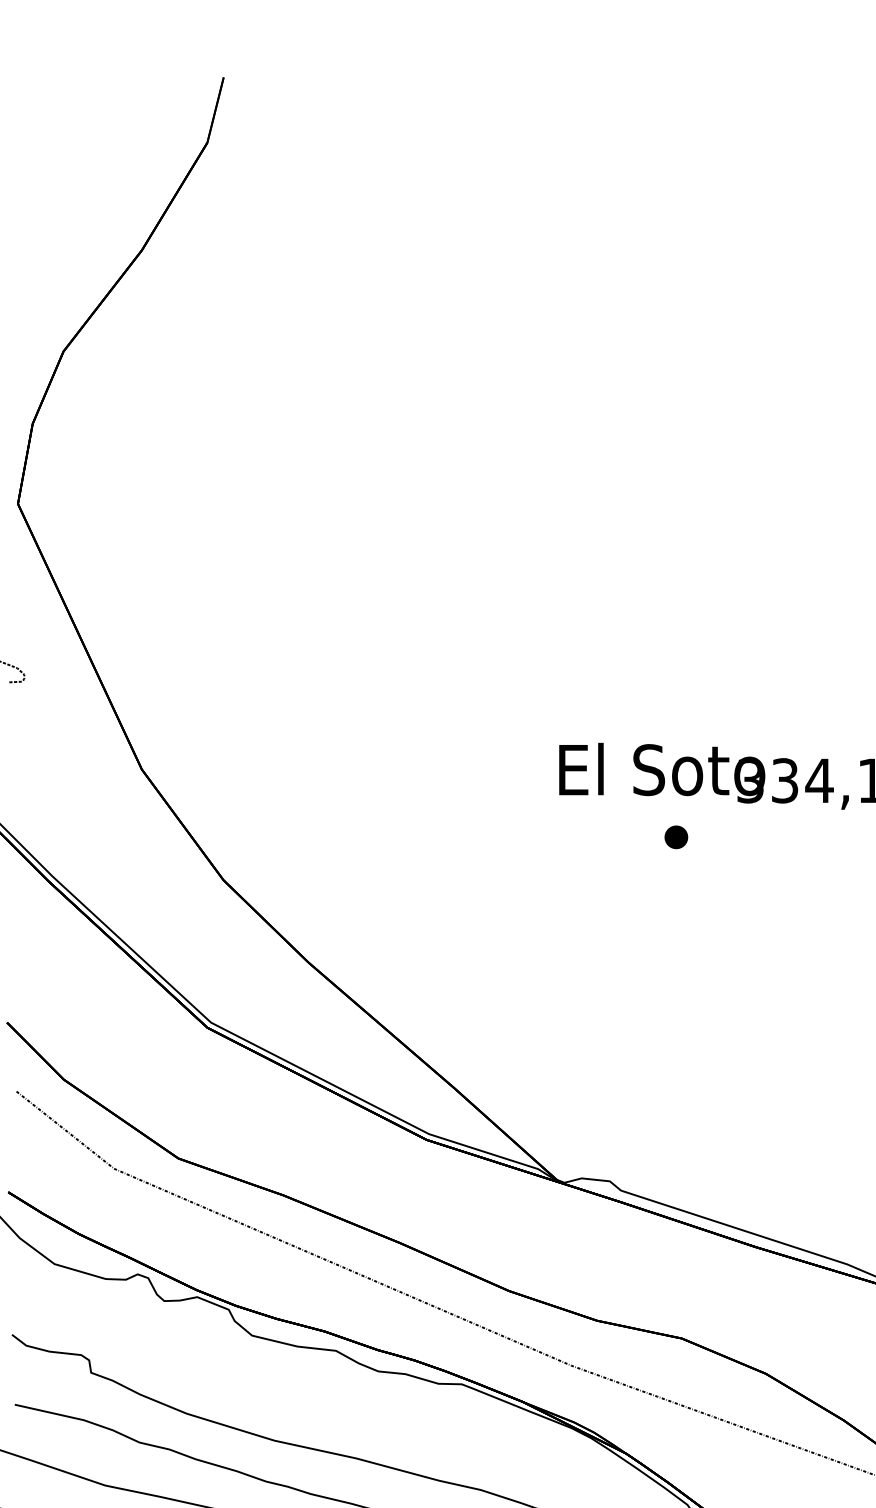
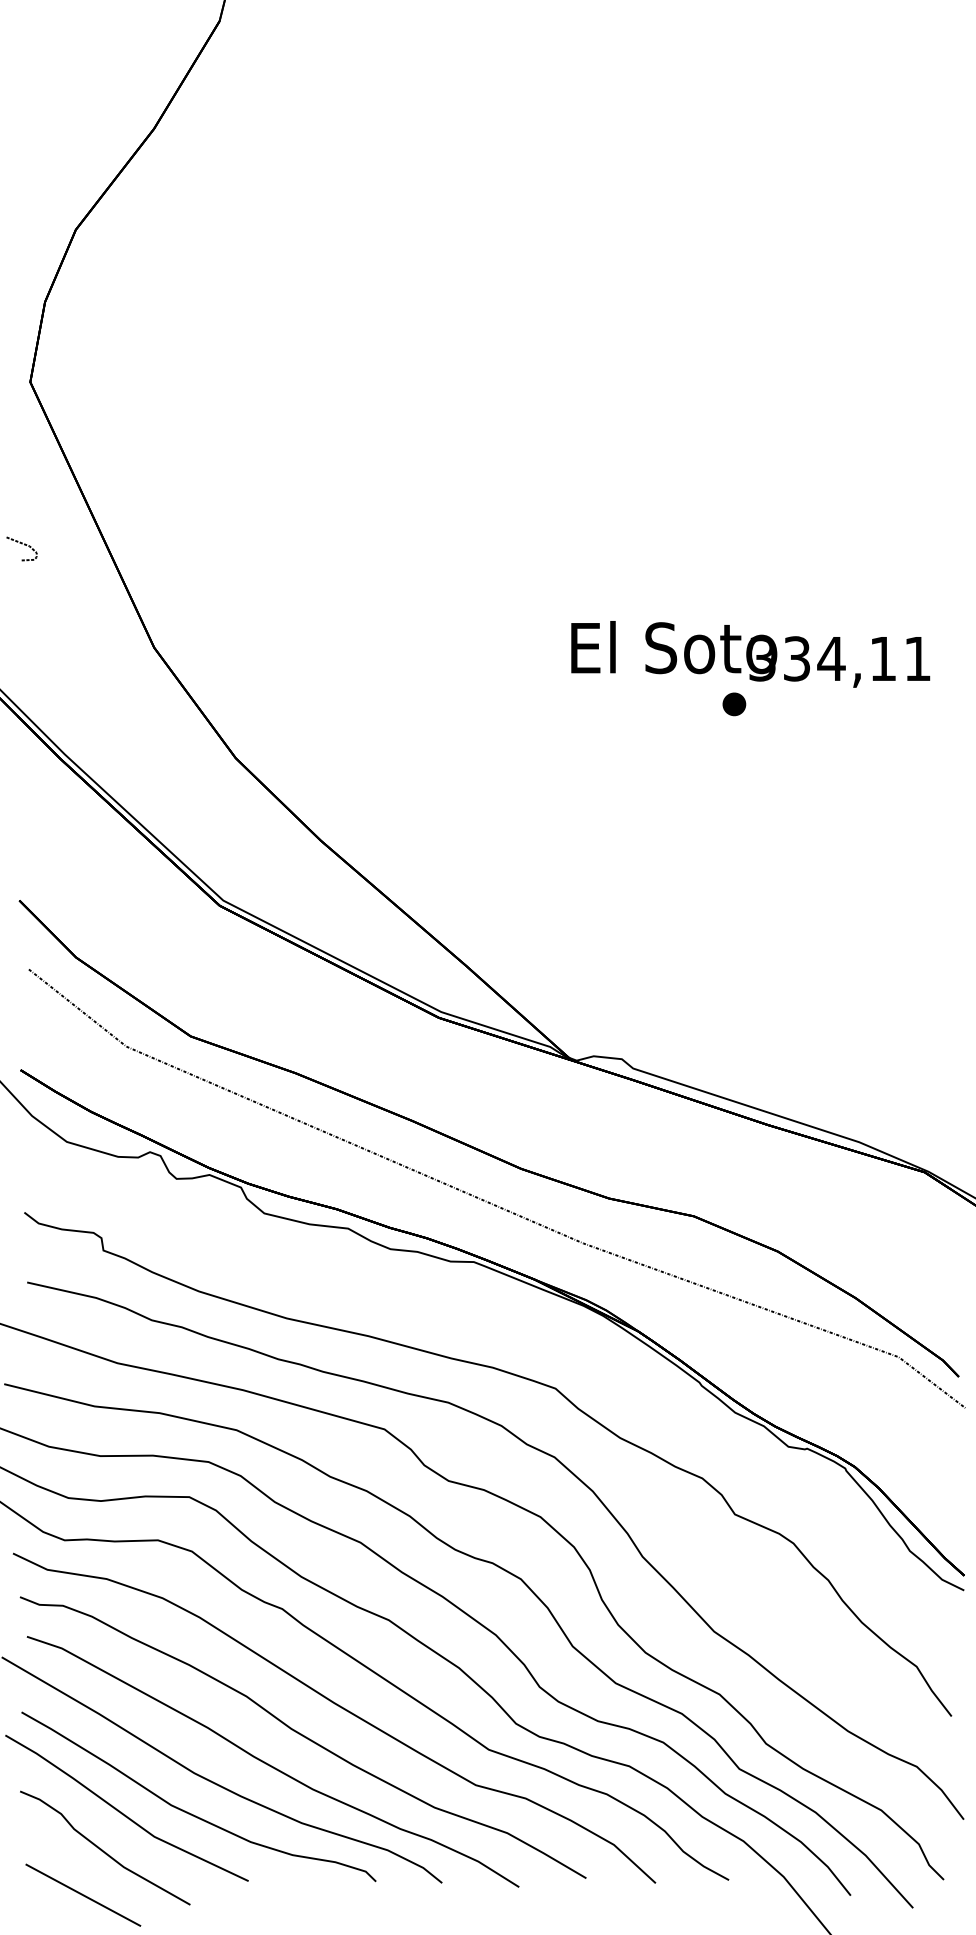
part: (676, 837) -> (734, 704), moved

